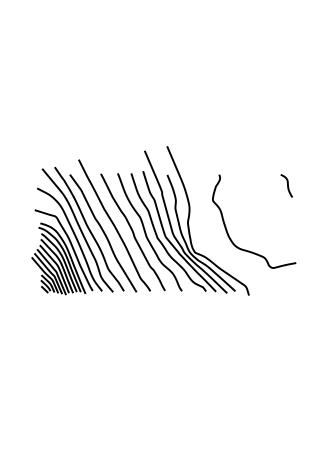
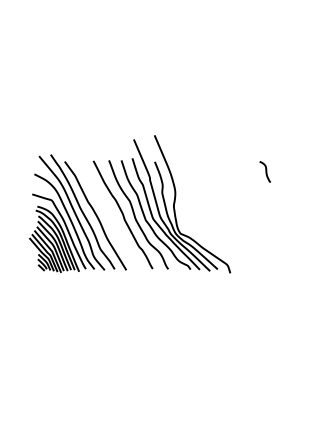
curve: (114, 225) -> (105, 208), removed
curve: (227, 229) -> (210, 212), removed

